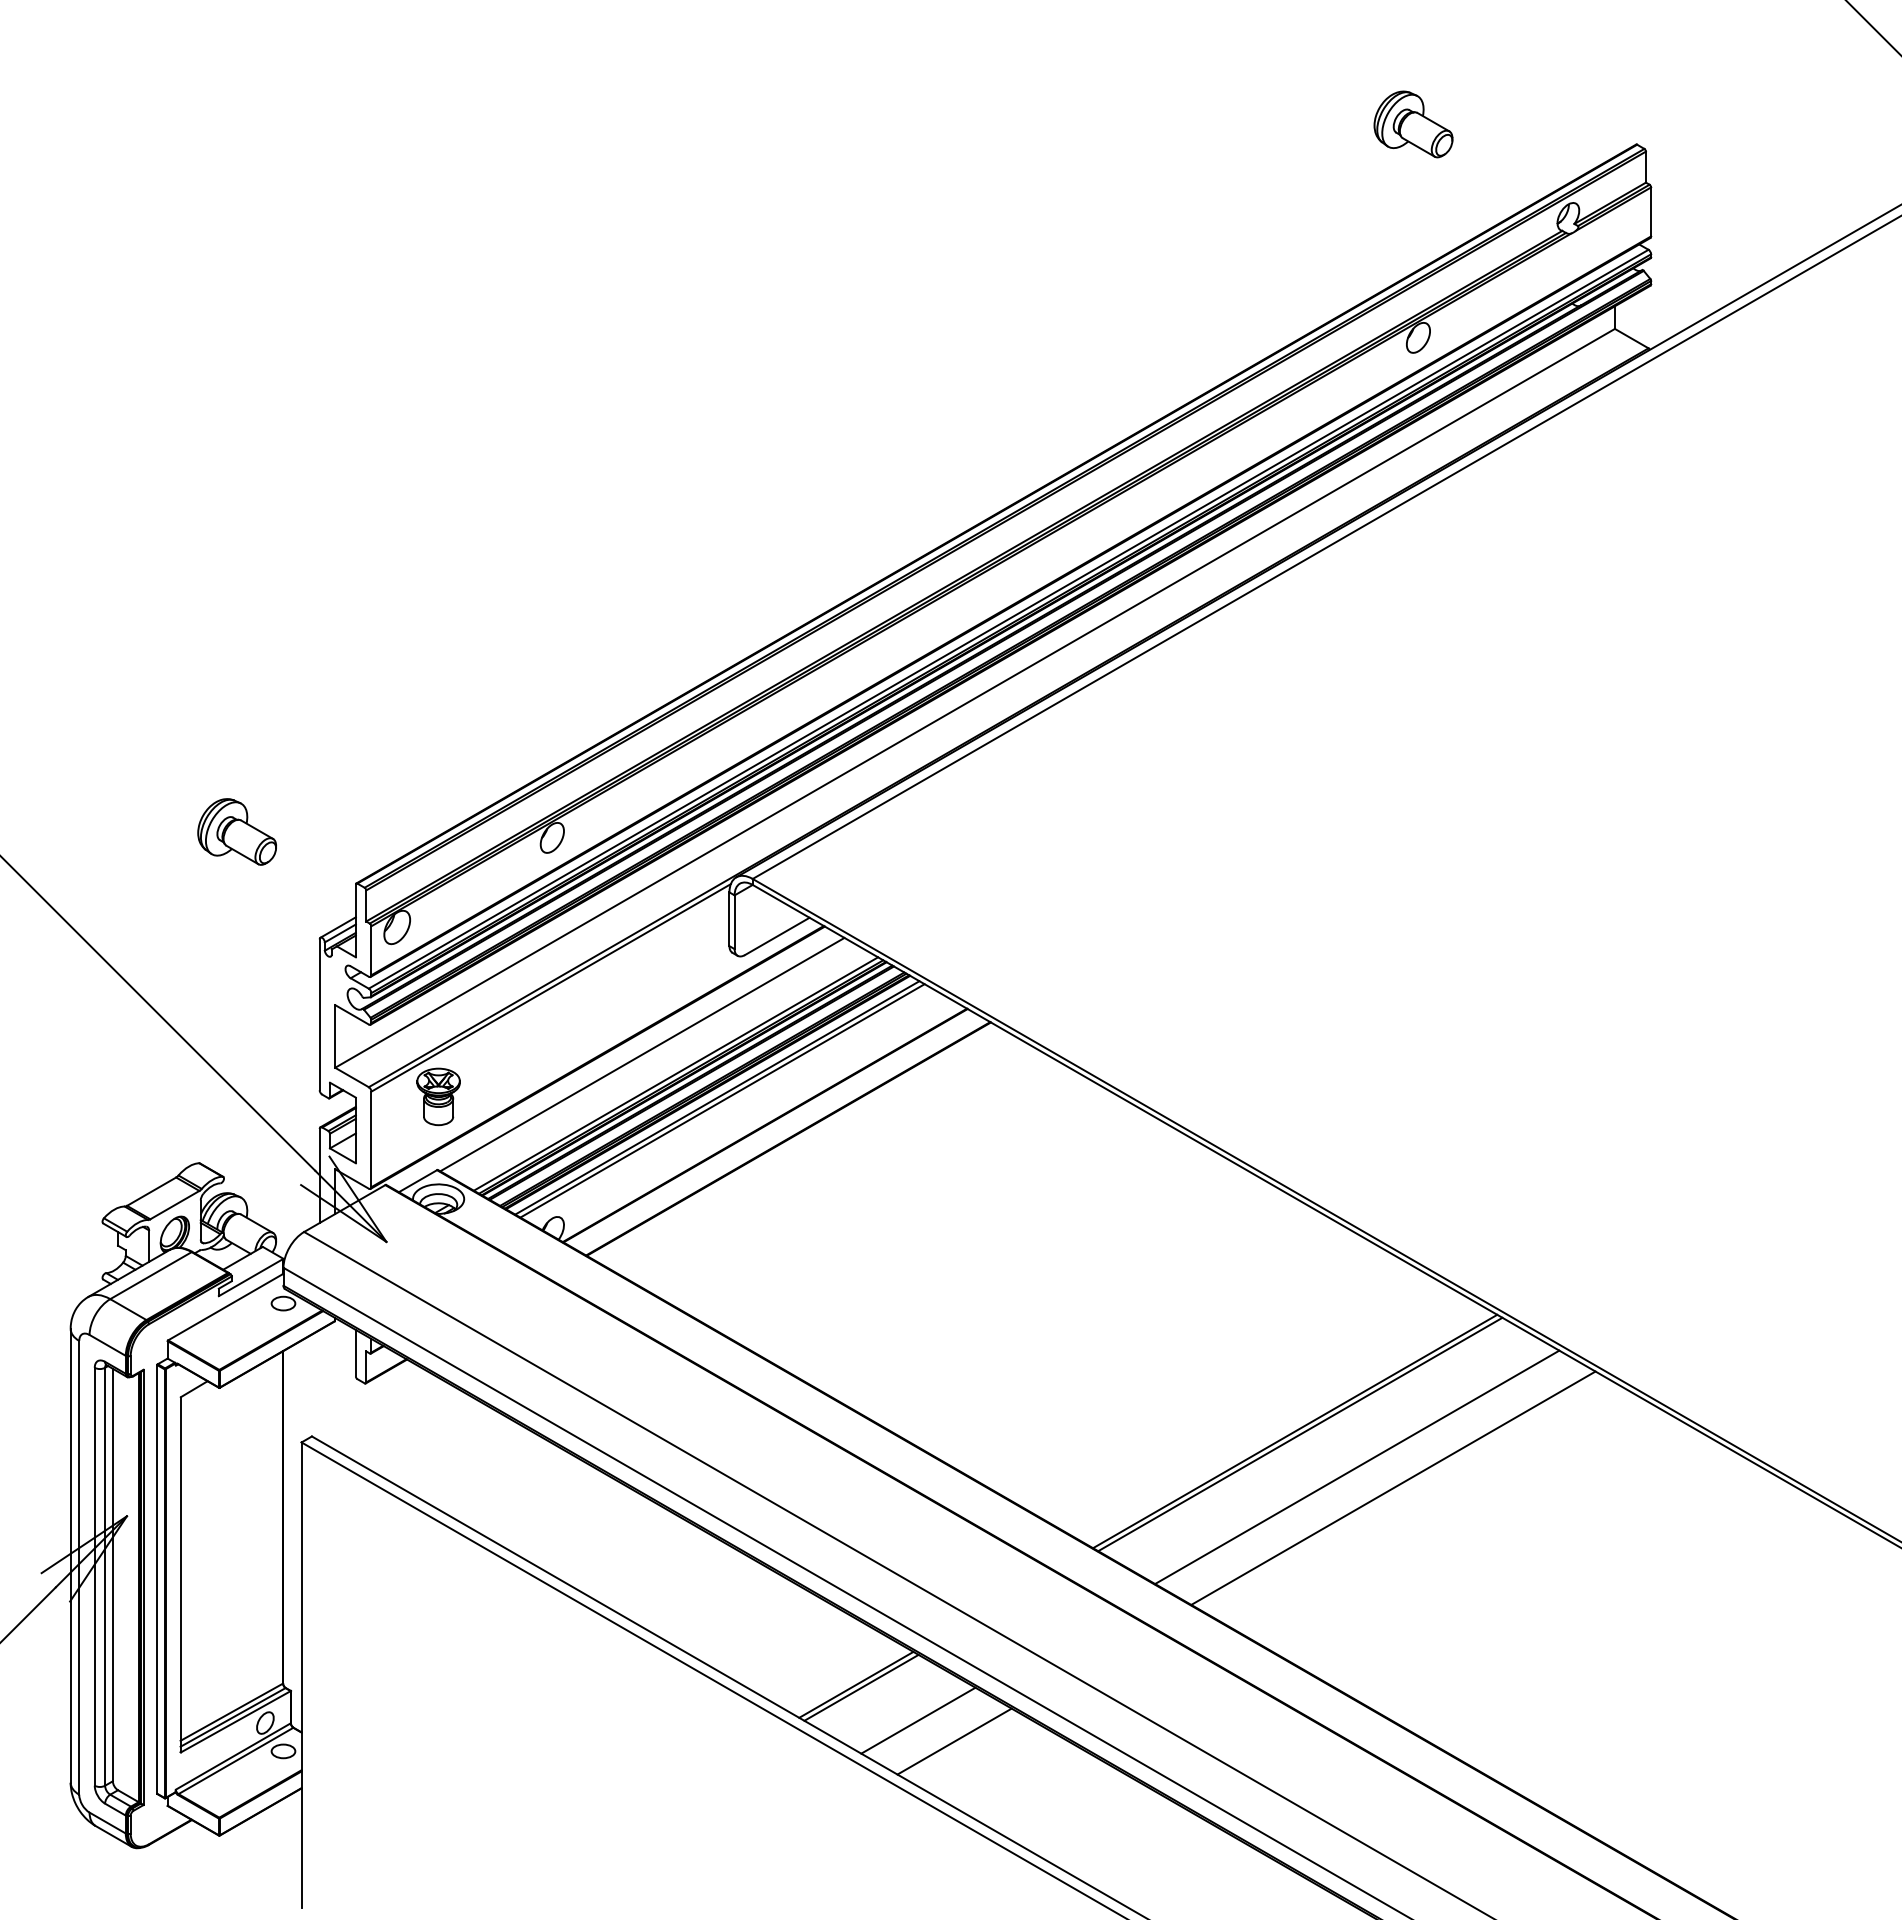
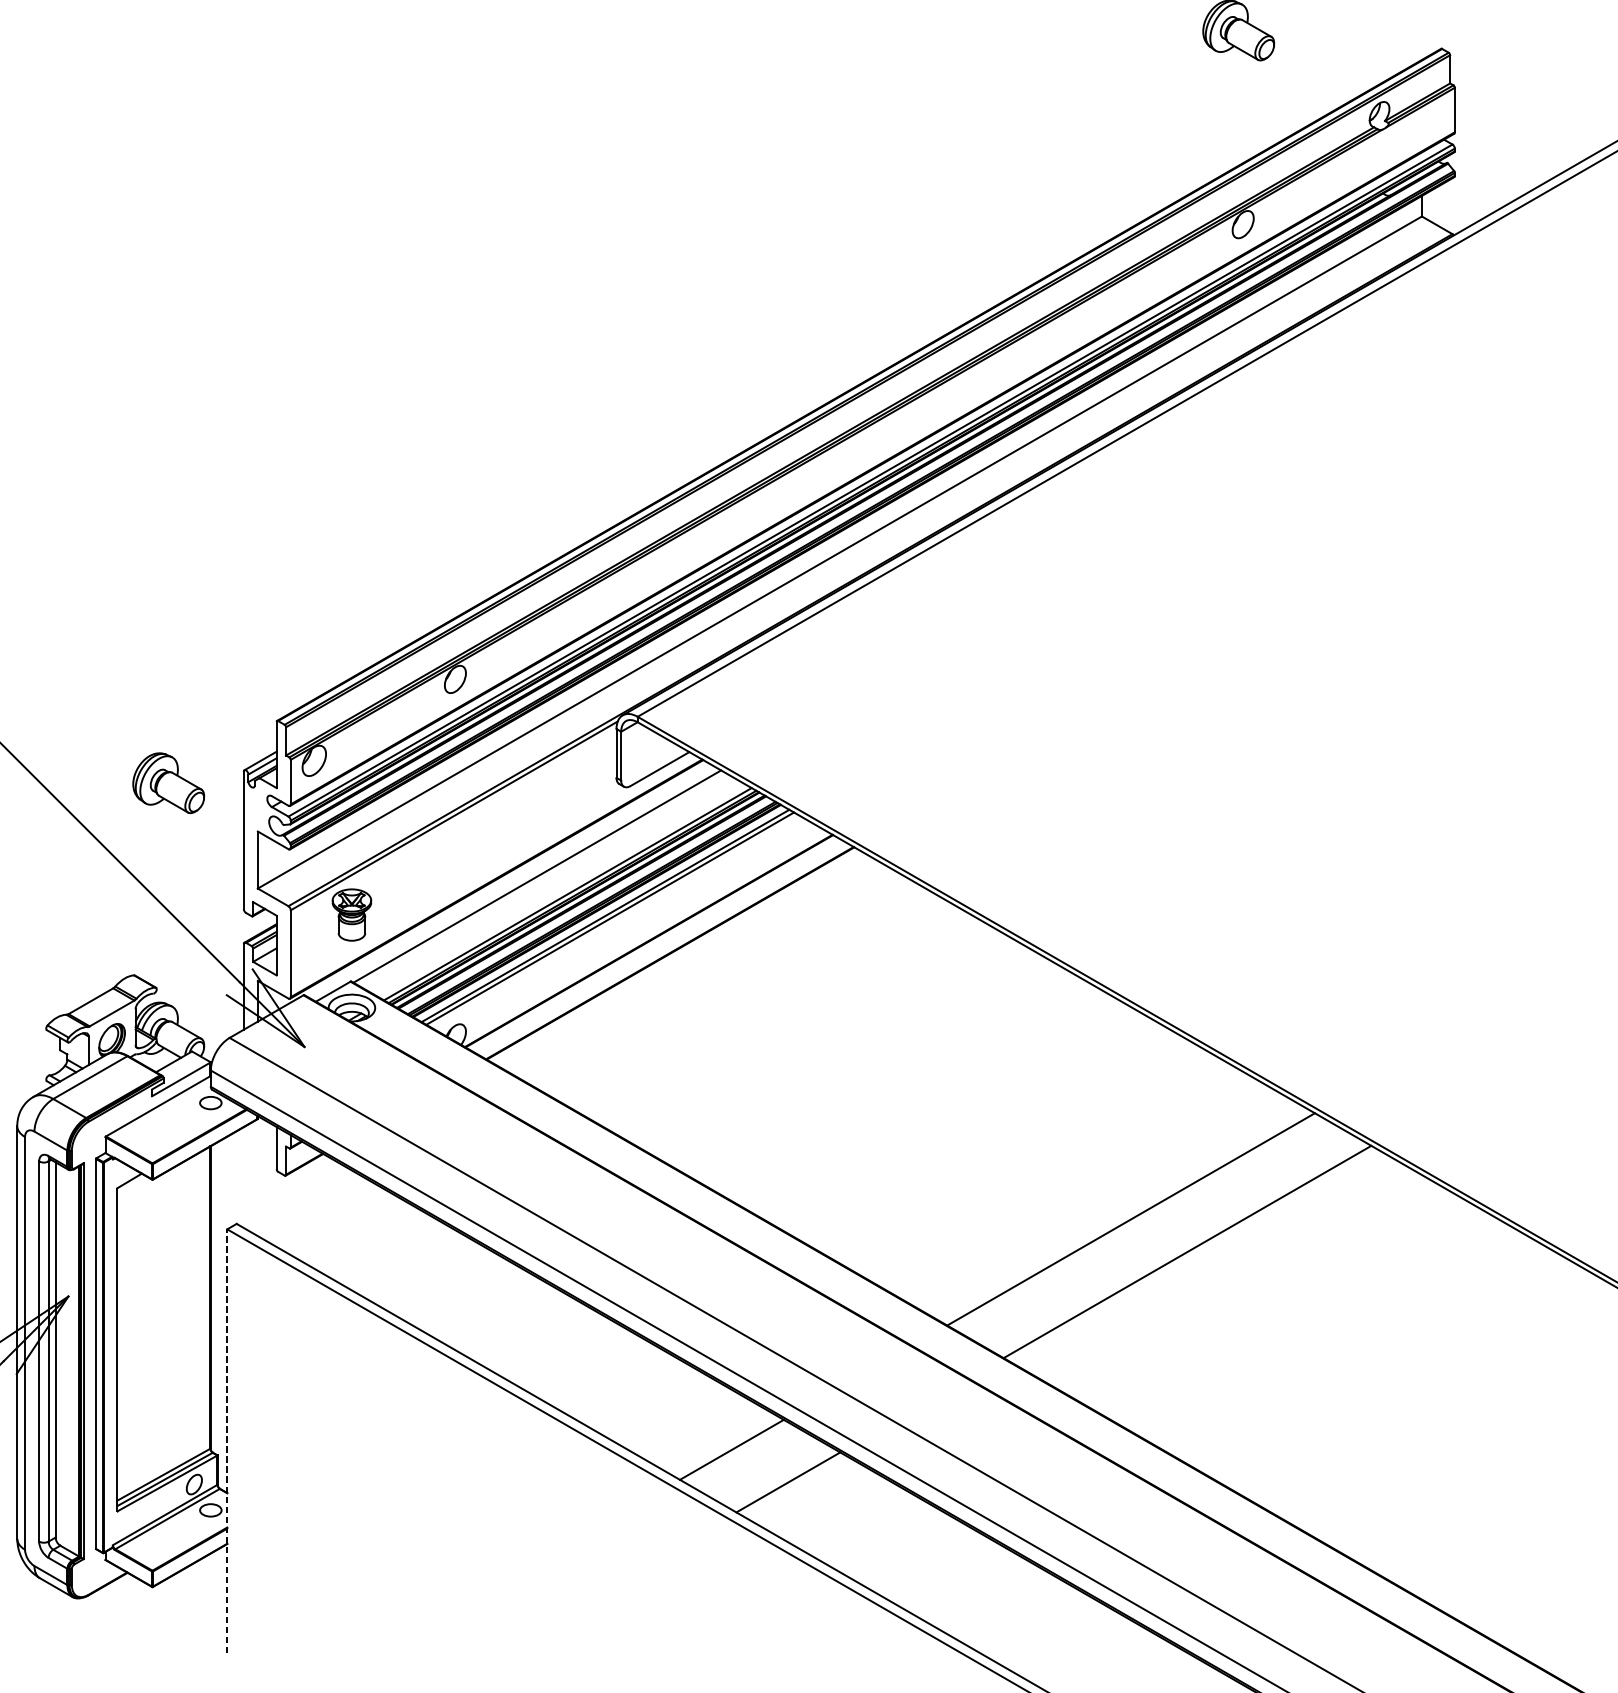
part: (236, 831) -> (168, 782), moved
line: (1300, 1434) -> (1135, 1222), removed
line: (1393, 1487) -> (1220, 1270), removed
line: (301, 1675) -> (227, 1441), solid -> dashed
line: (861, 1687) -> (736, 1452), removed
line: (954, 1741) -> (821, 1501), removed

